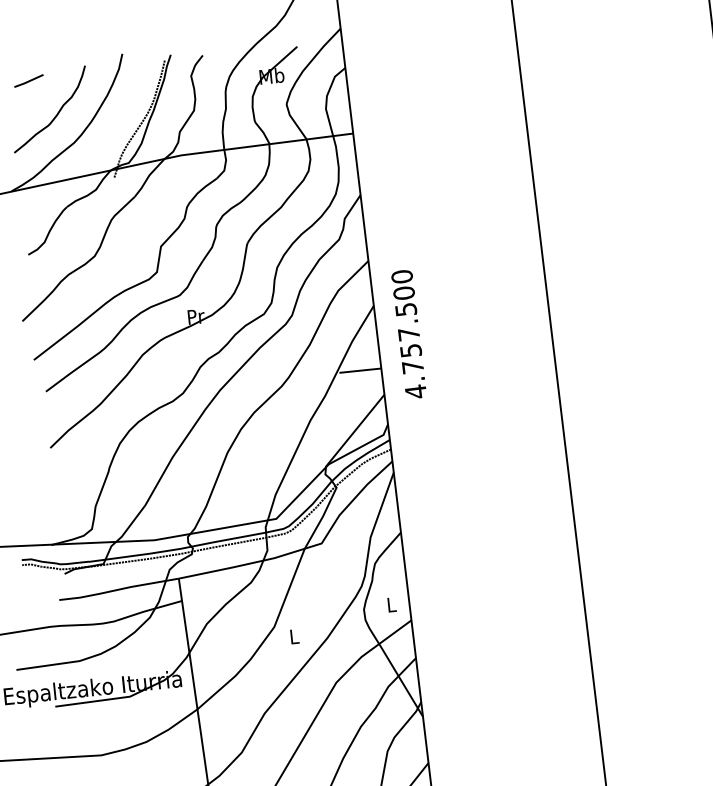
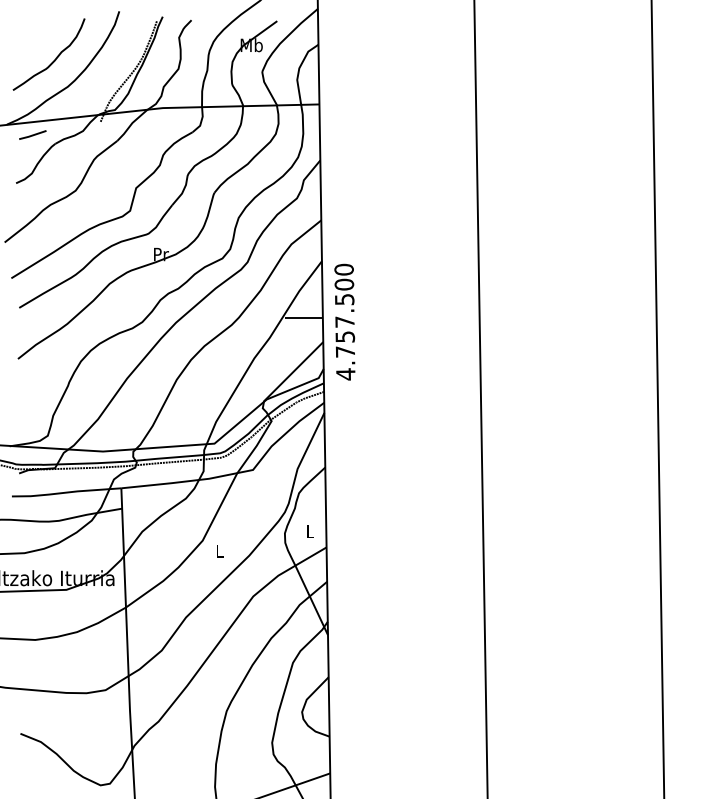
line: (28, 80) -> (32, 134), moved
text: (408, 333) -> (344, 321), moved

